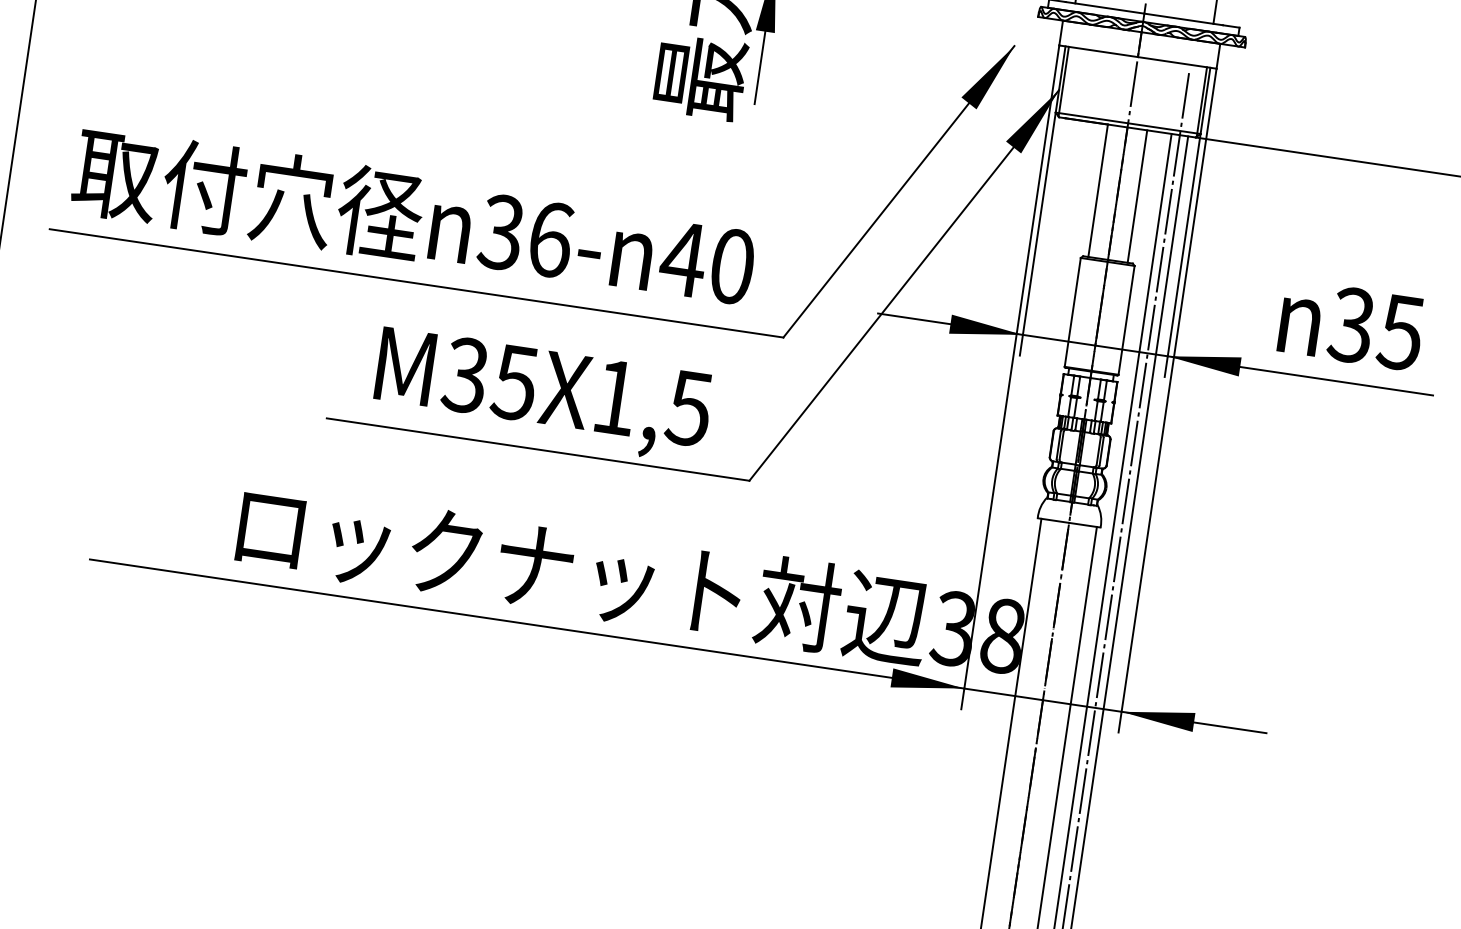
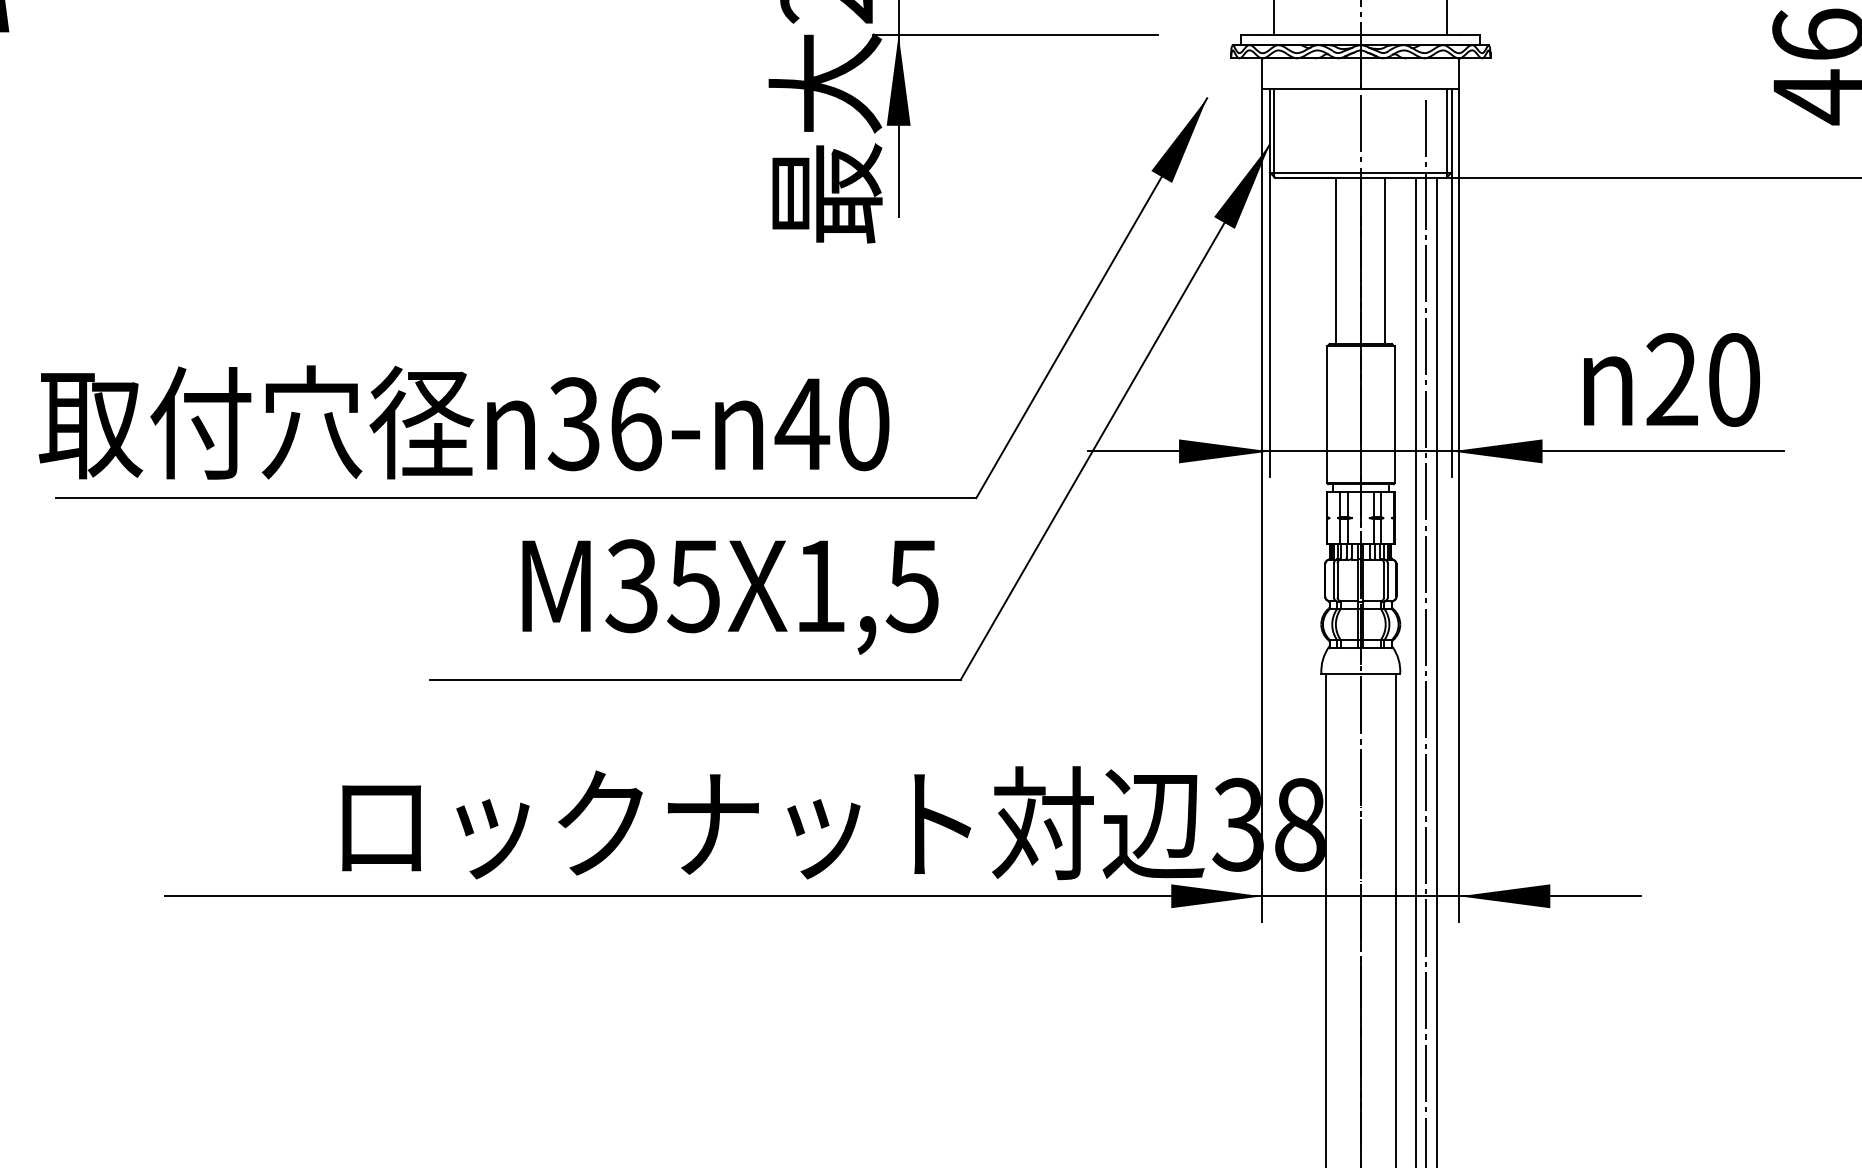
text: (413, 218) -> (463, 422), moved
text: (1376, 328) -> (1702, 379), 35 -> 20
text: (542, 395) -> (730, 596), moved

